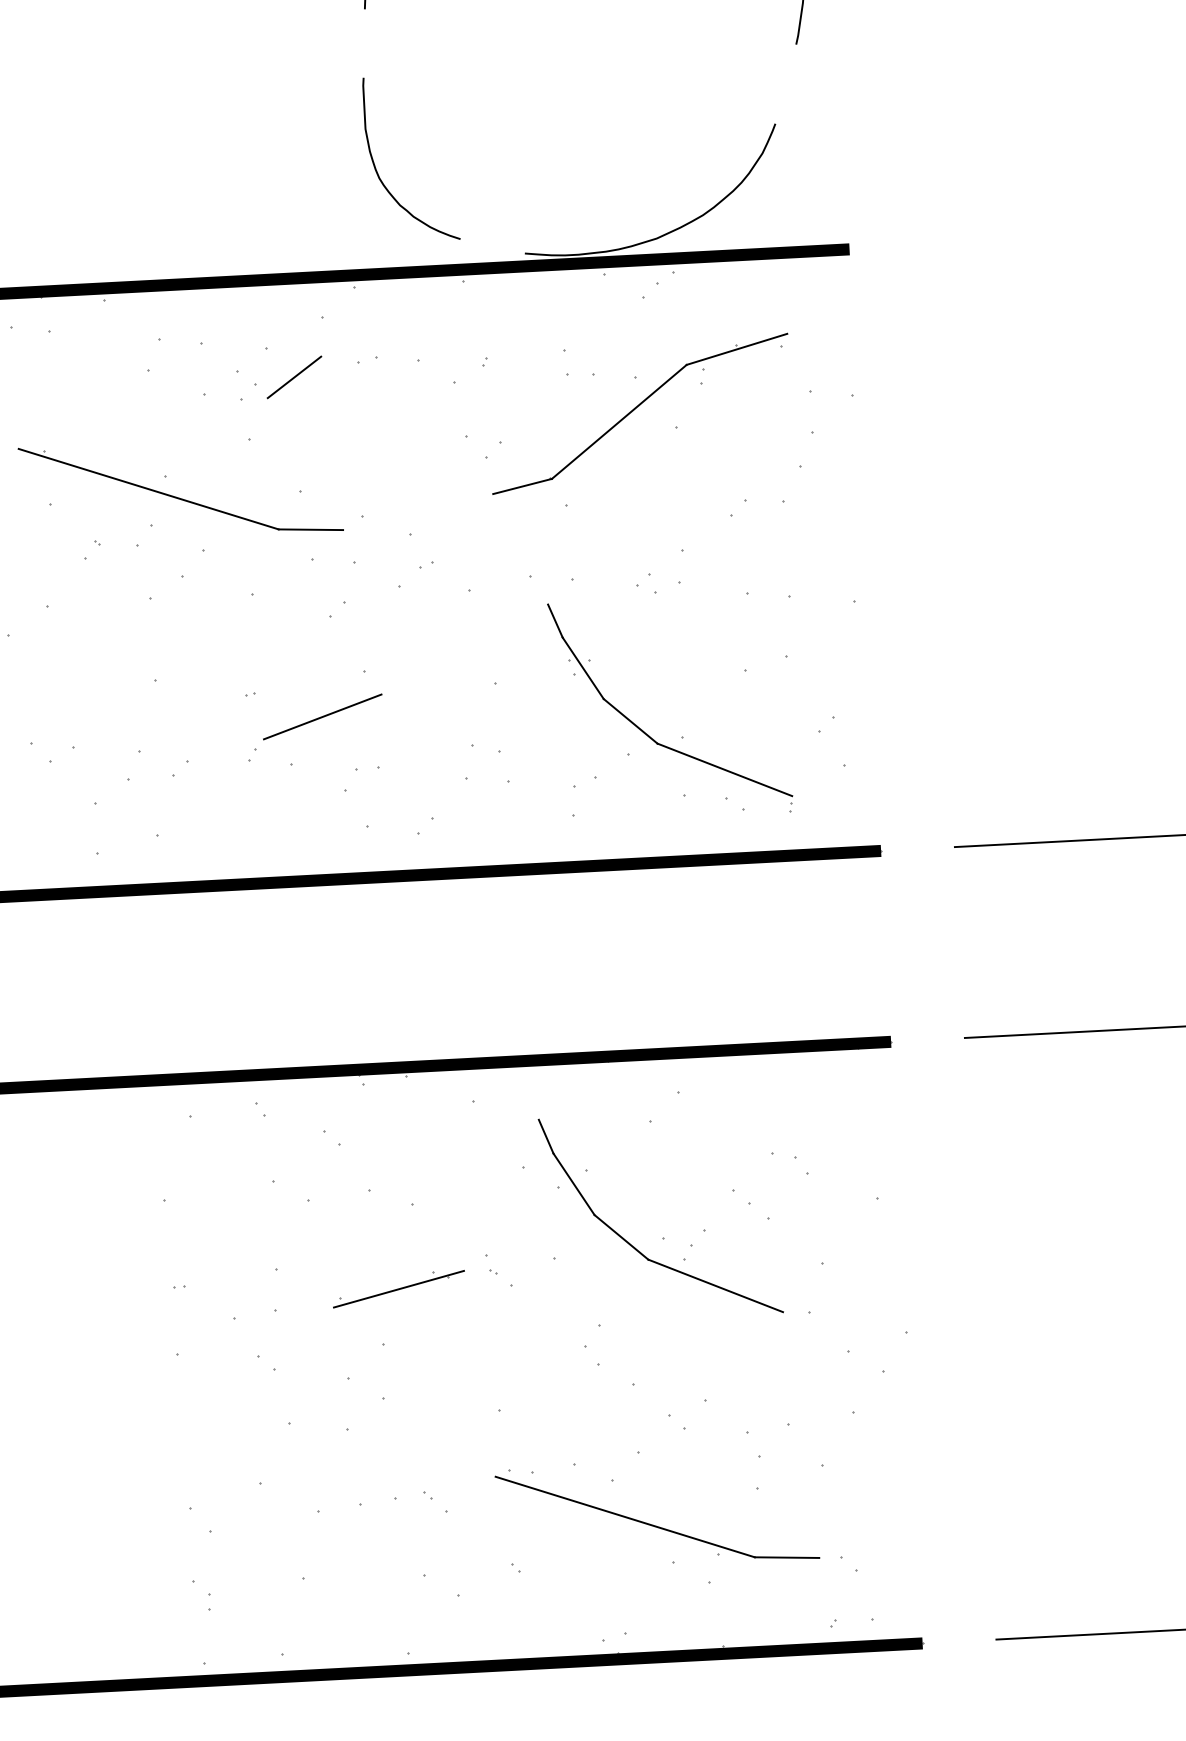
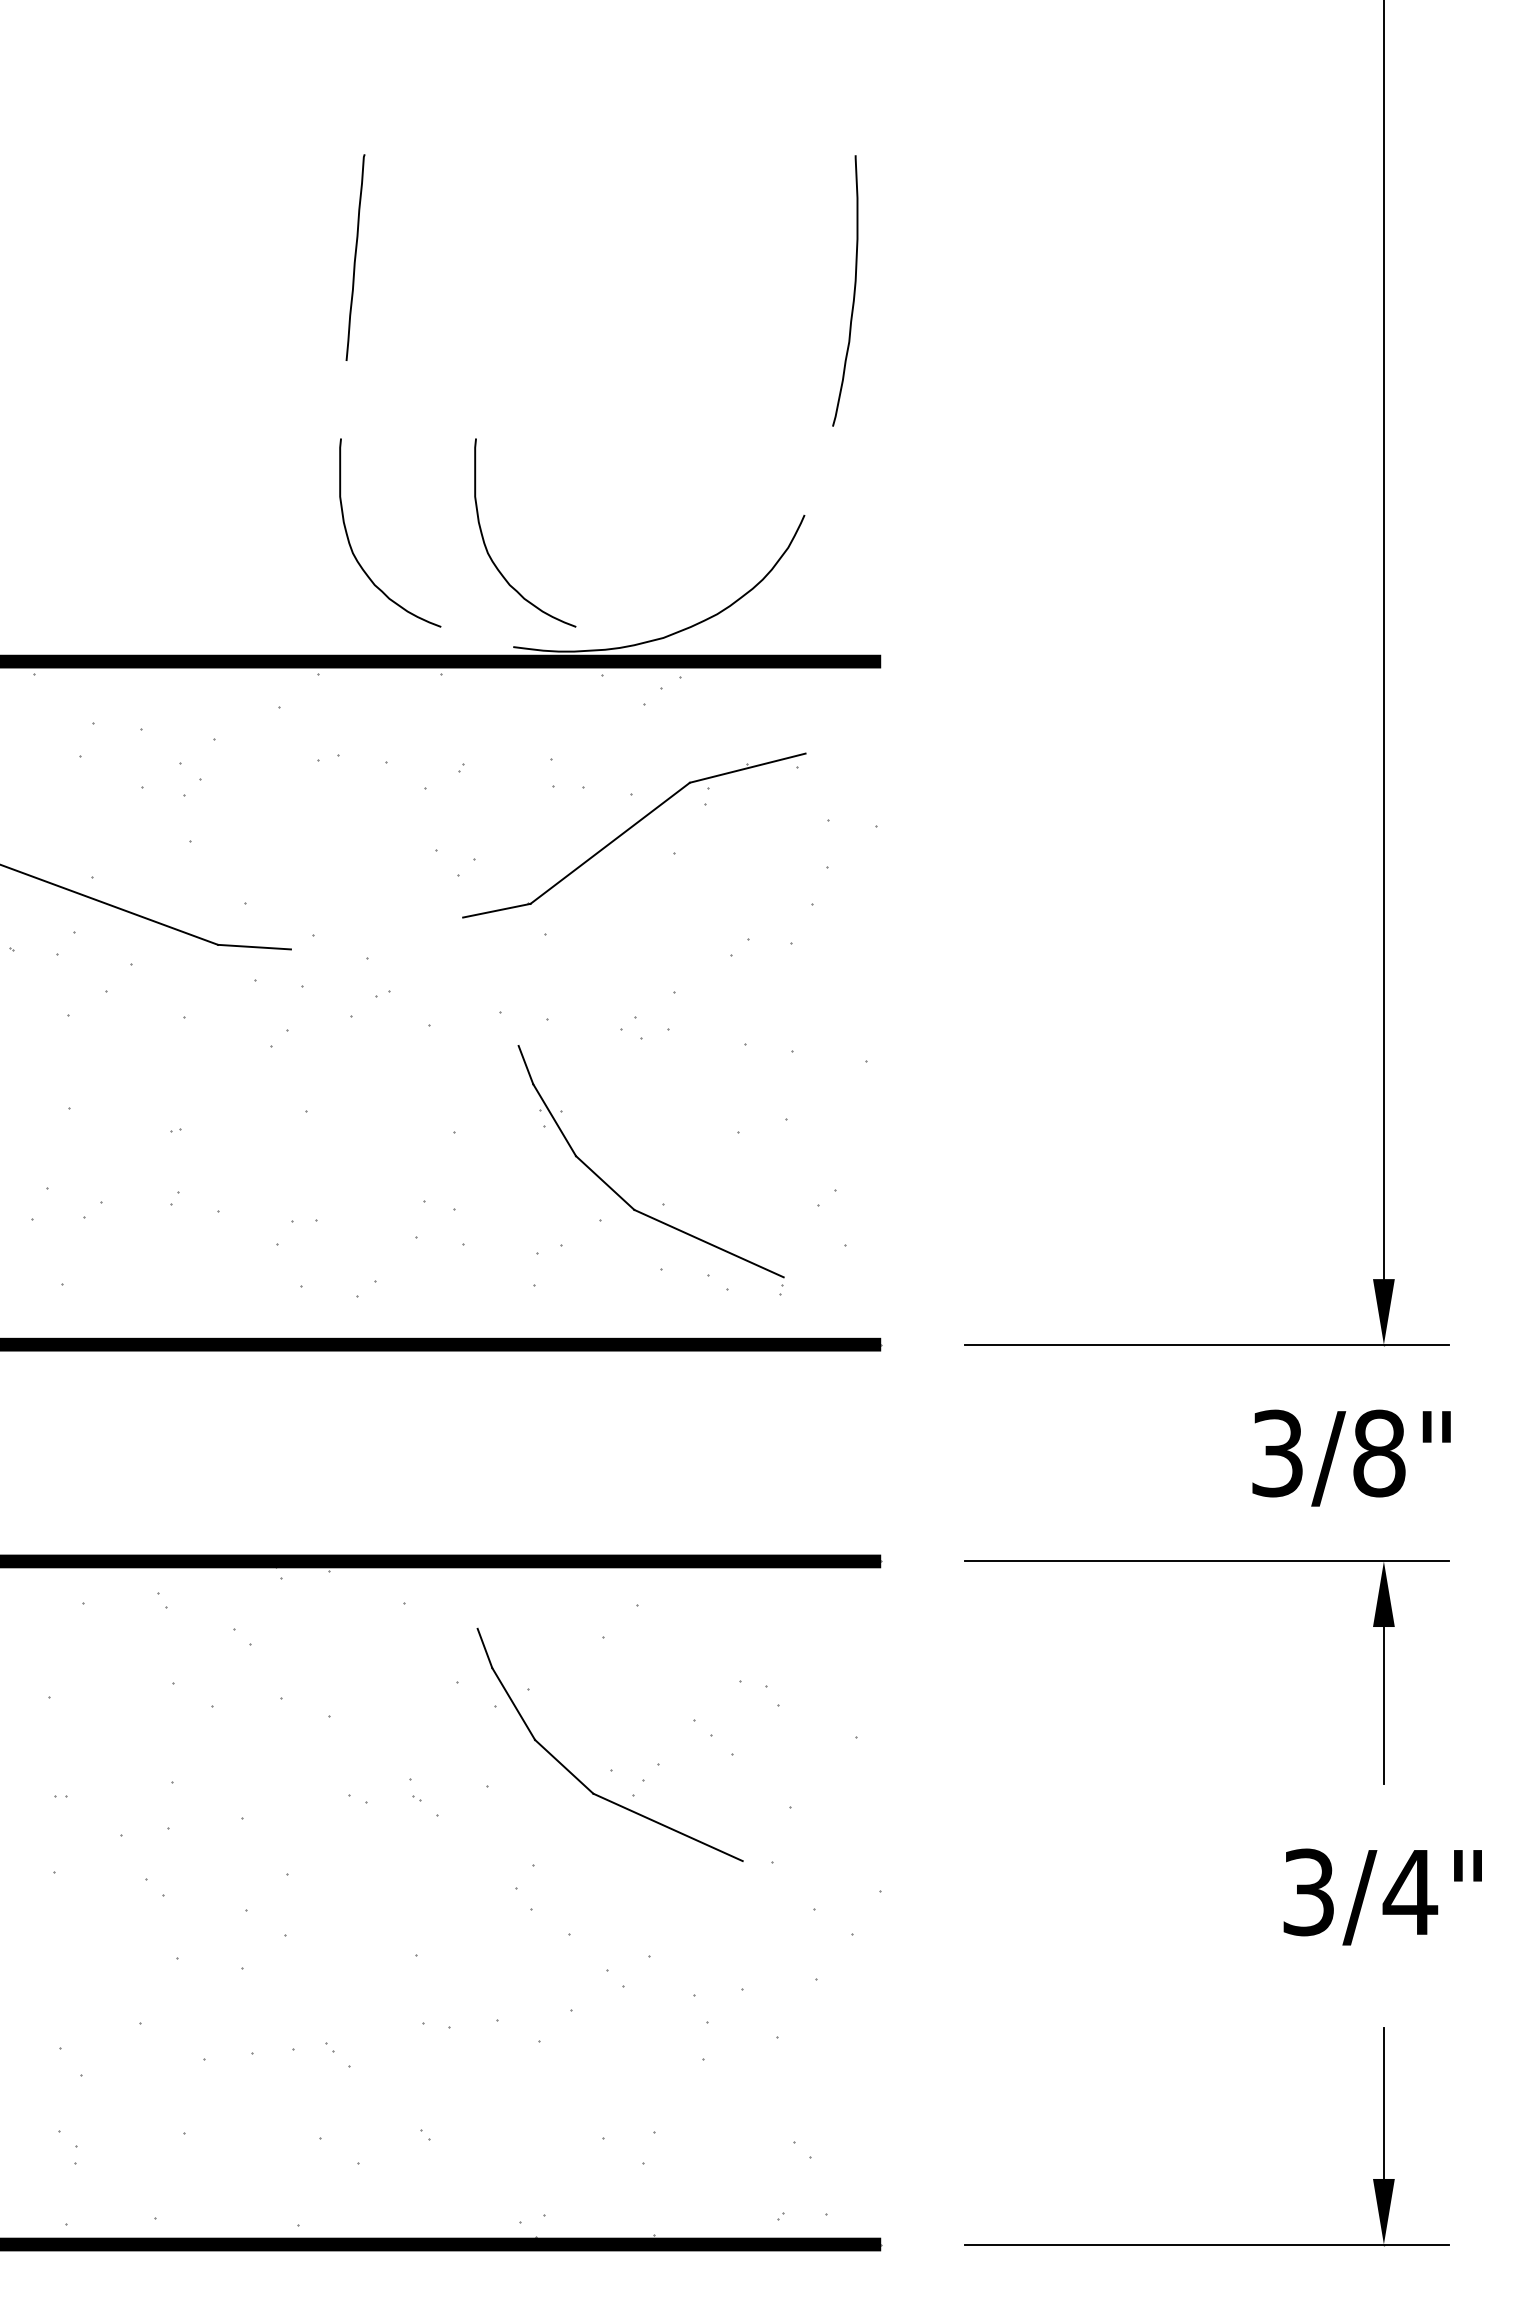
curve: (496, 165) -> (486, 545), added
line: (294, 377) -> (244, 773), removed
line: (322, 716) -> (256, 1159), removed
line: (398, 1289) -> (308, 1812), removed
part: (654, 1524) -> (584, 2094), removed

